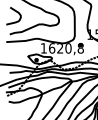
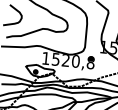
text: (52, 48) -> (56, 59), 1620,8 -> 1520,8

